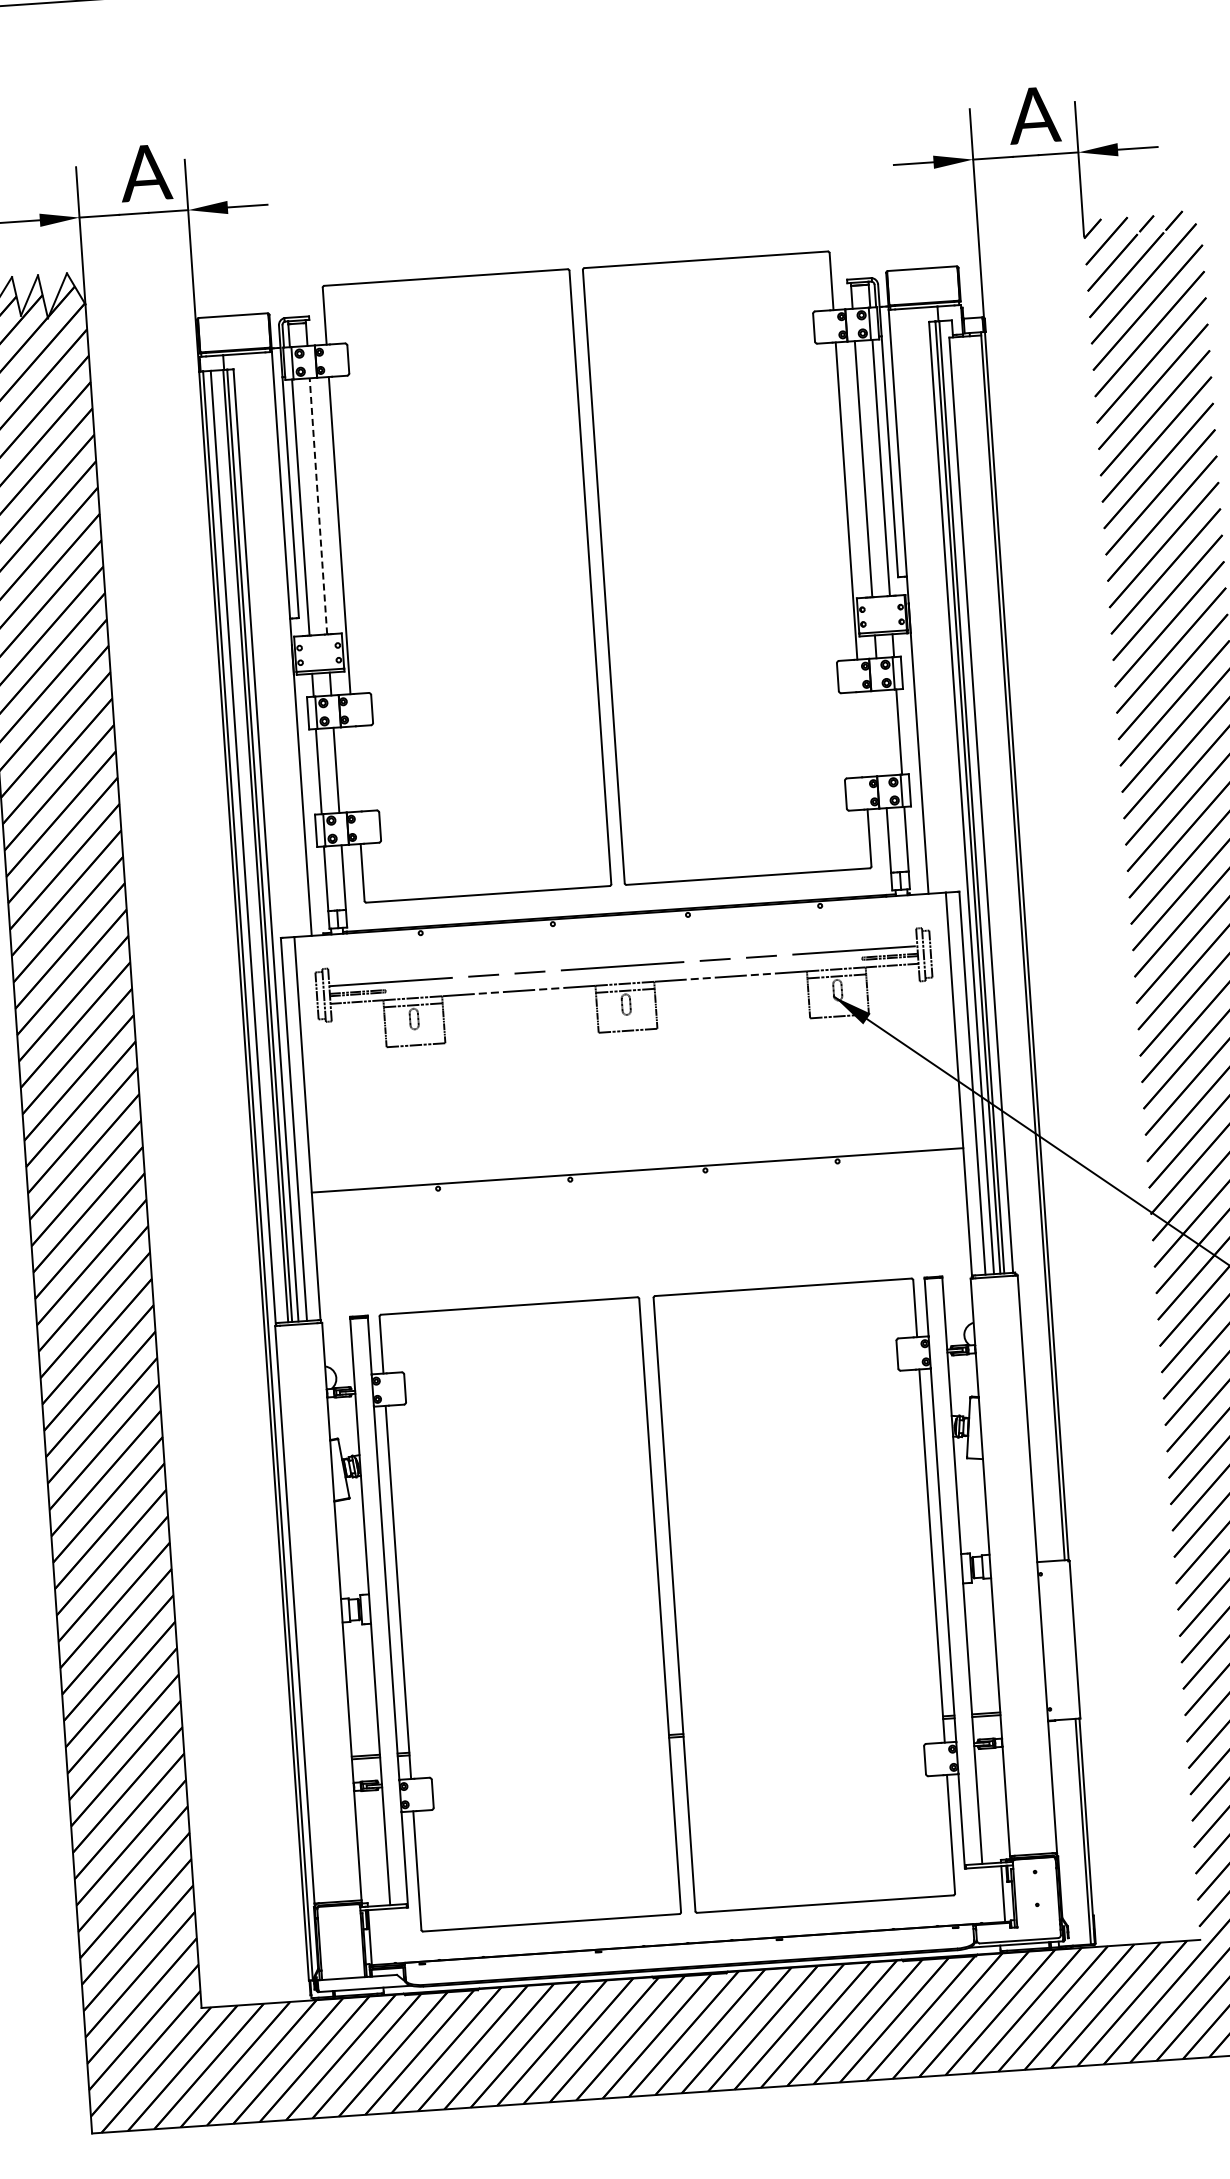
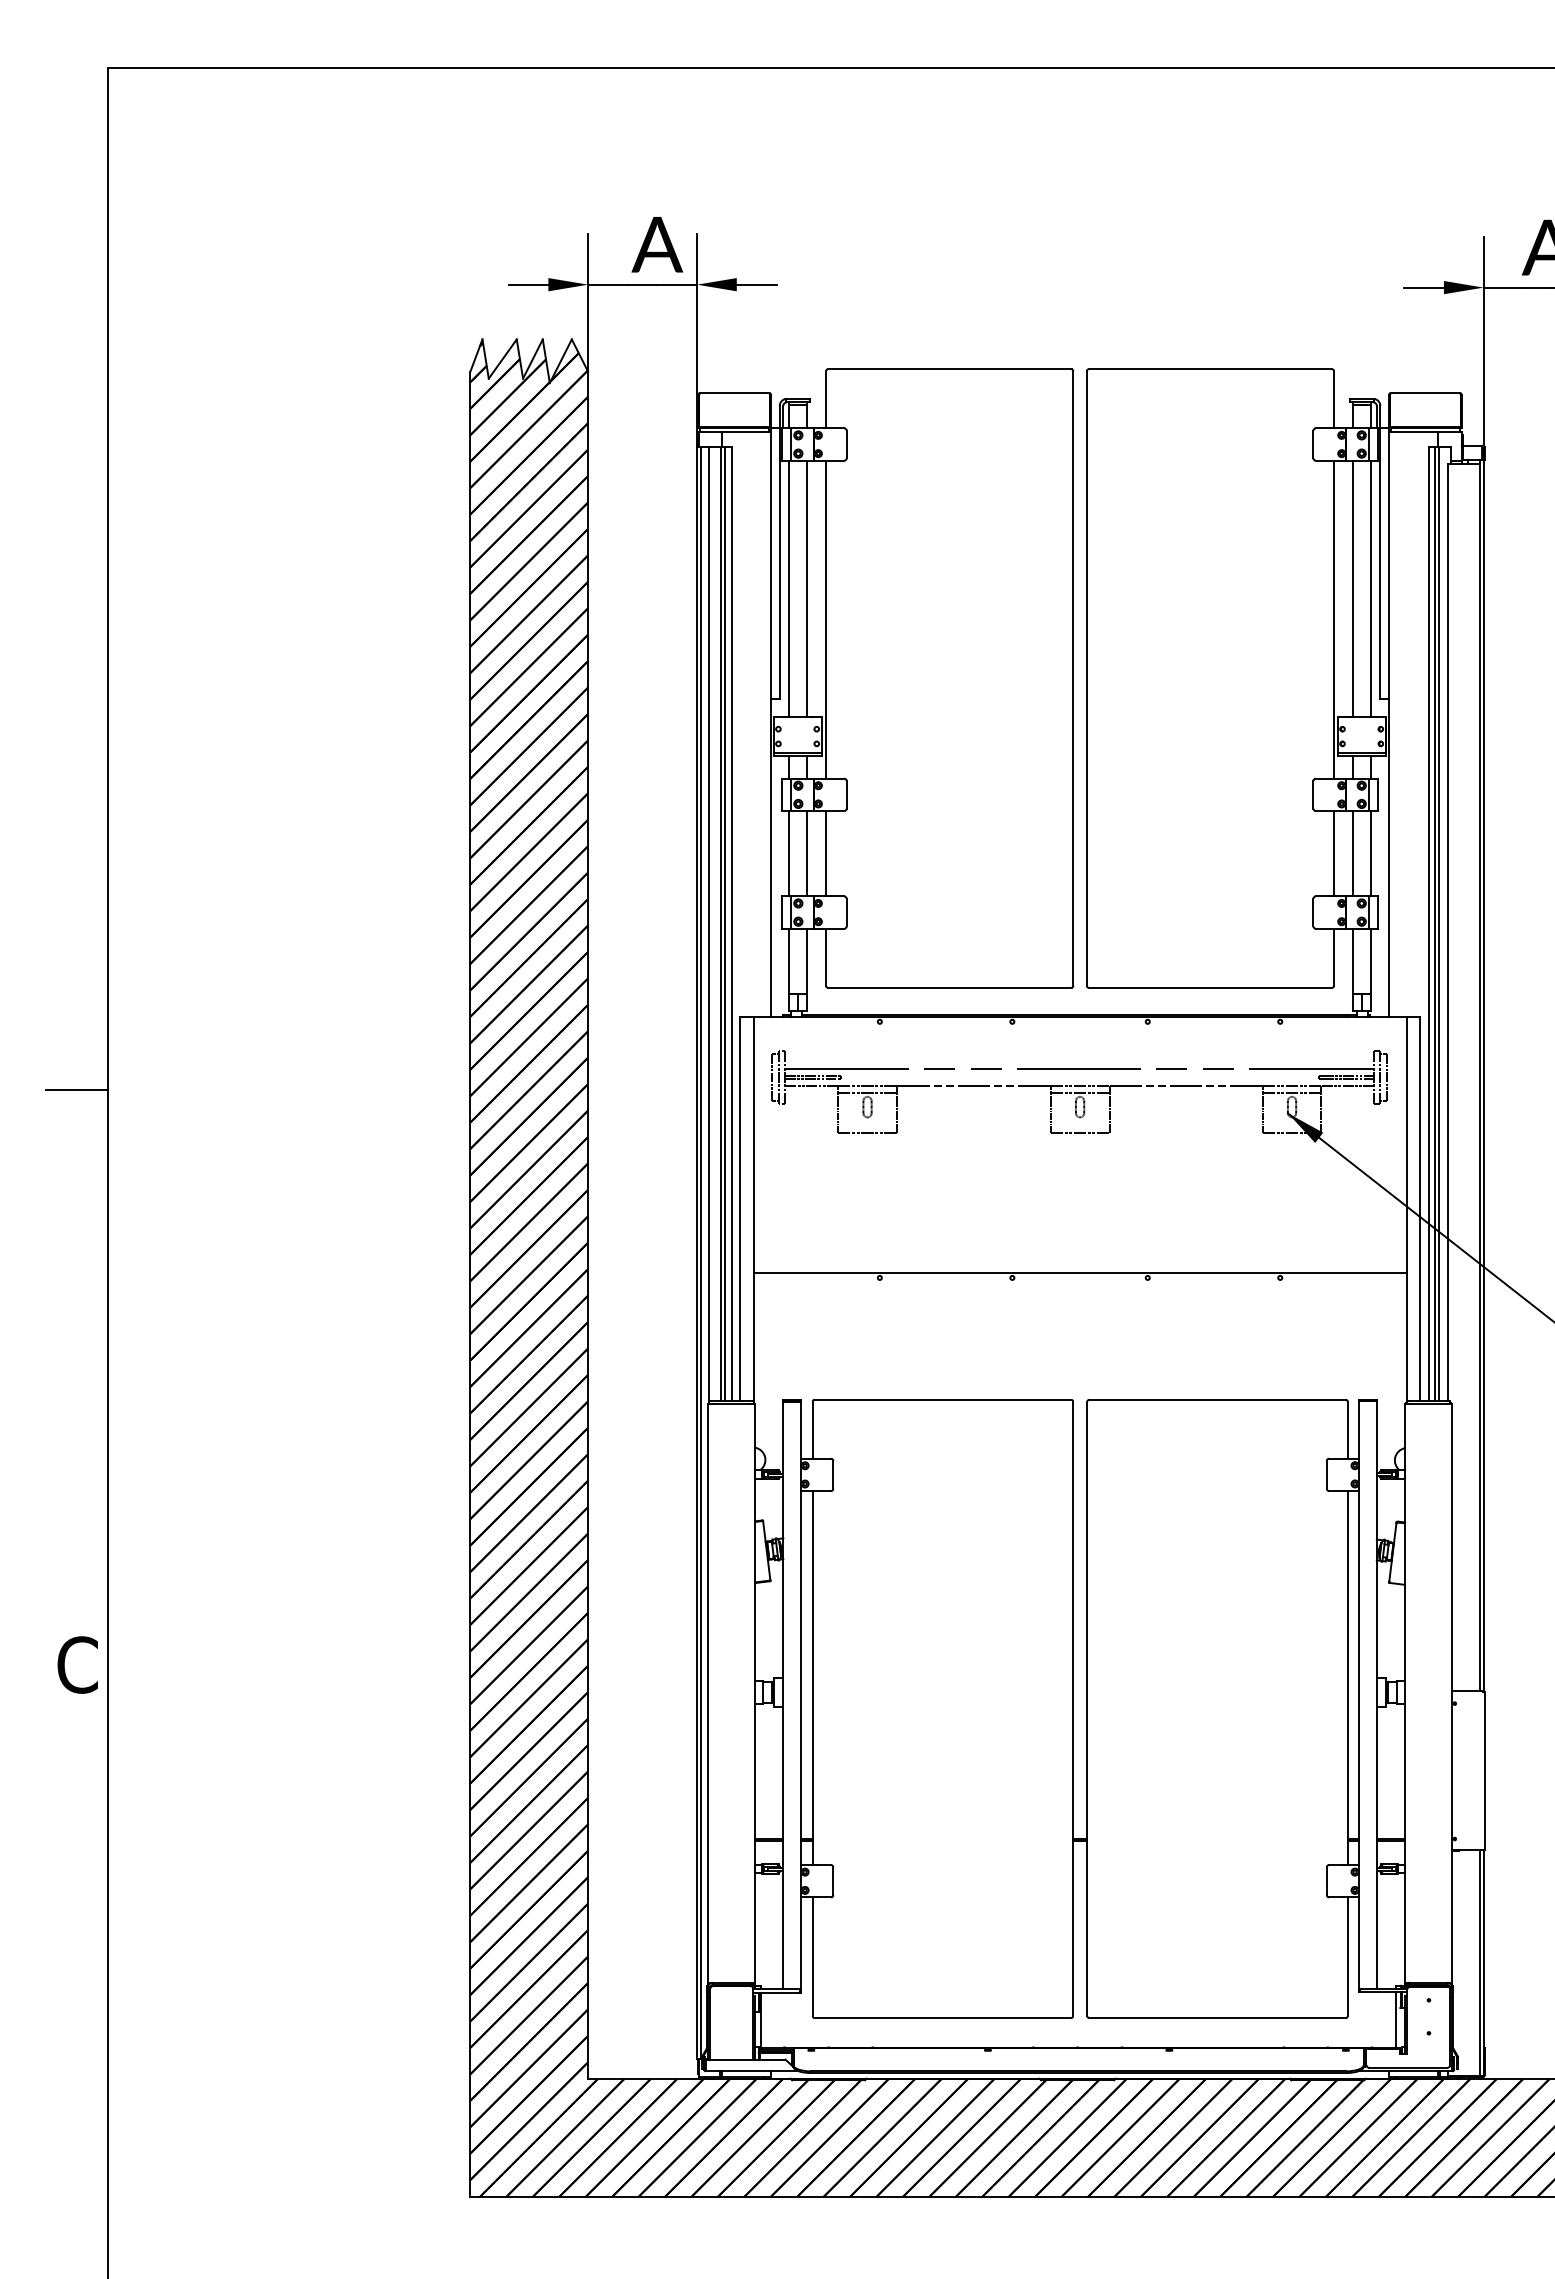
line: (318, 505) -> (806, 588), dashed -> solid
line: (881, 733) -> (1353, 853), added
line: (862, 734) -> (1334, 853), added
line: (356, 768) -> (826, 853), added

